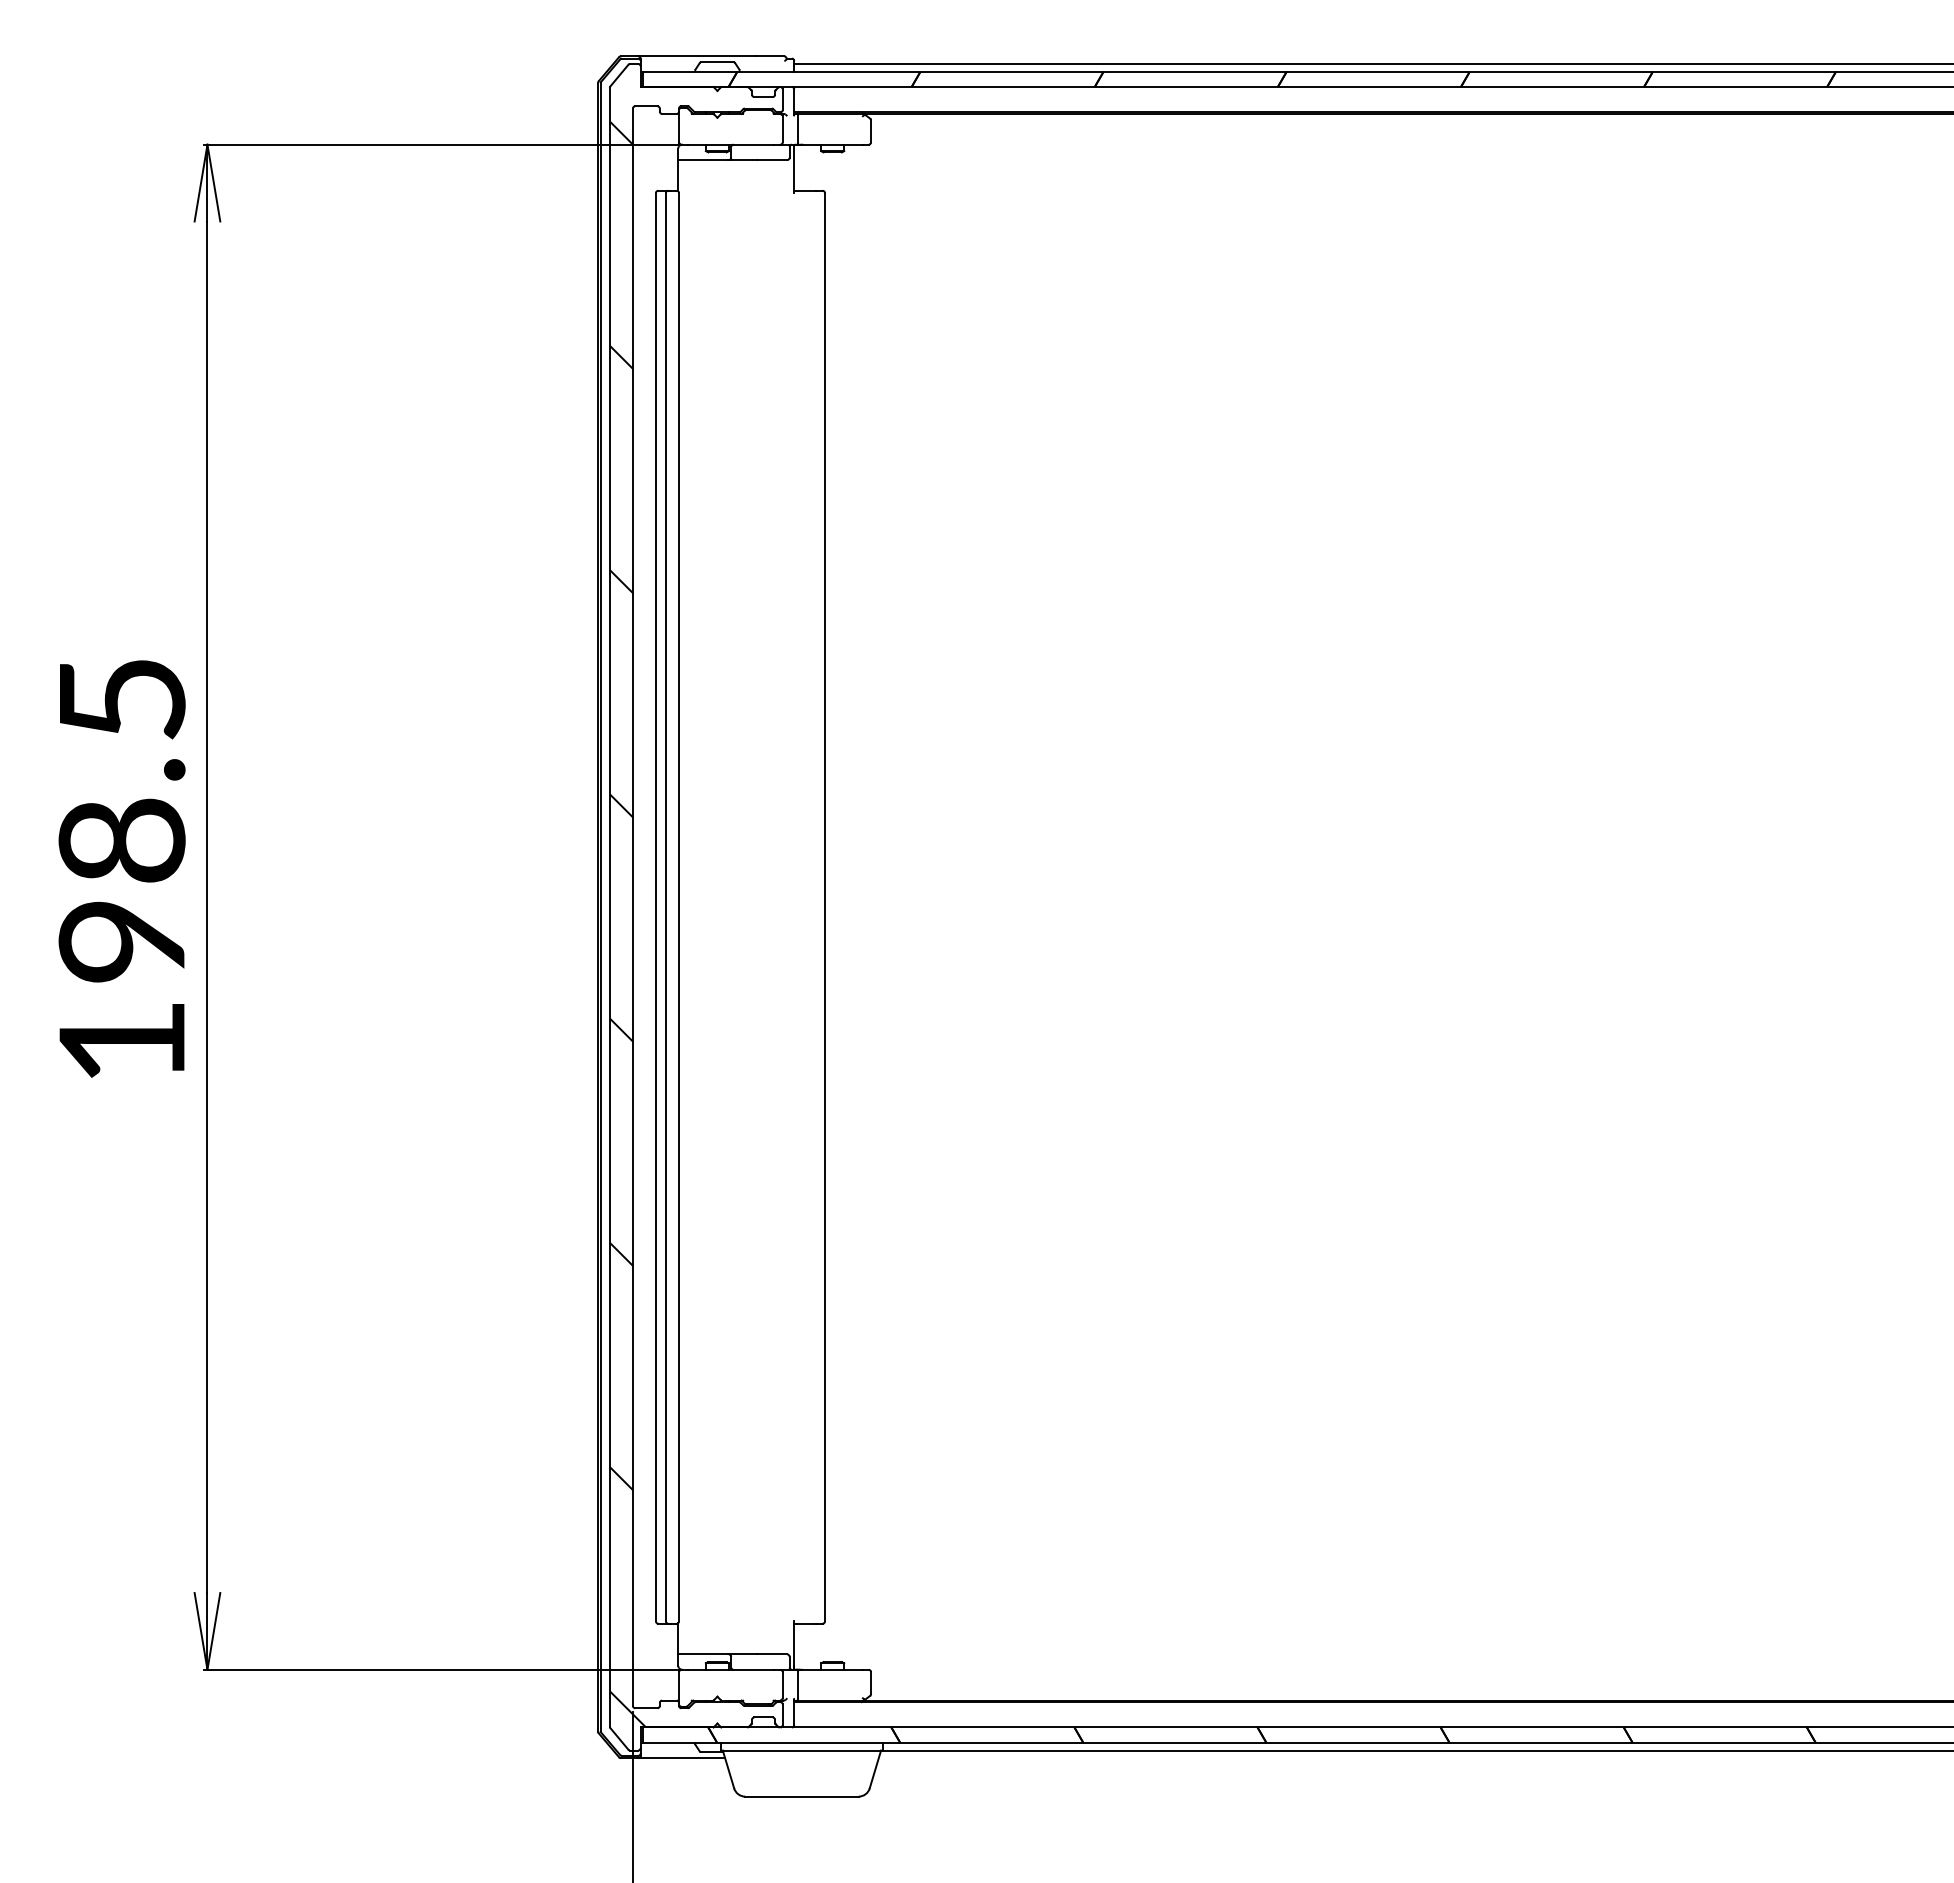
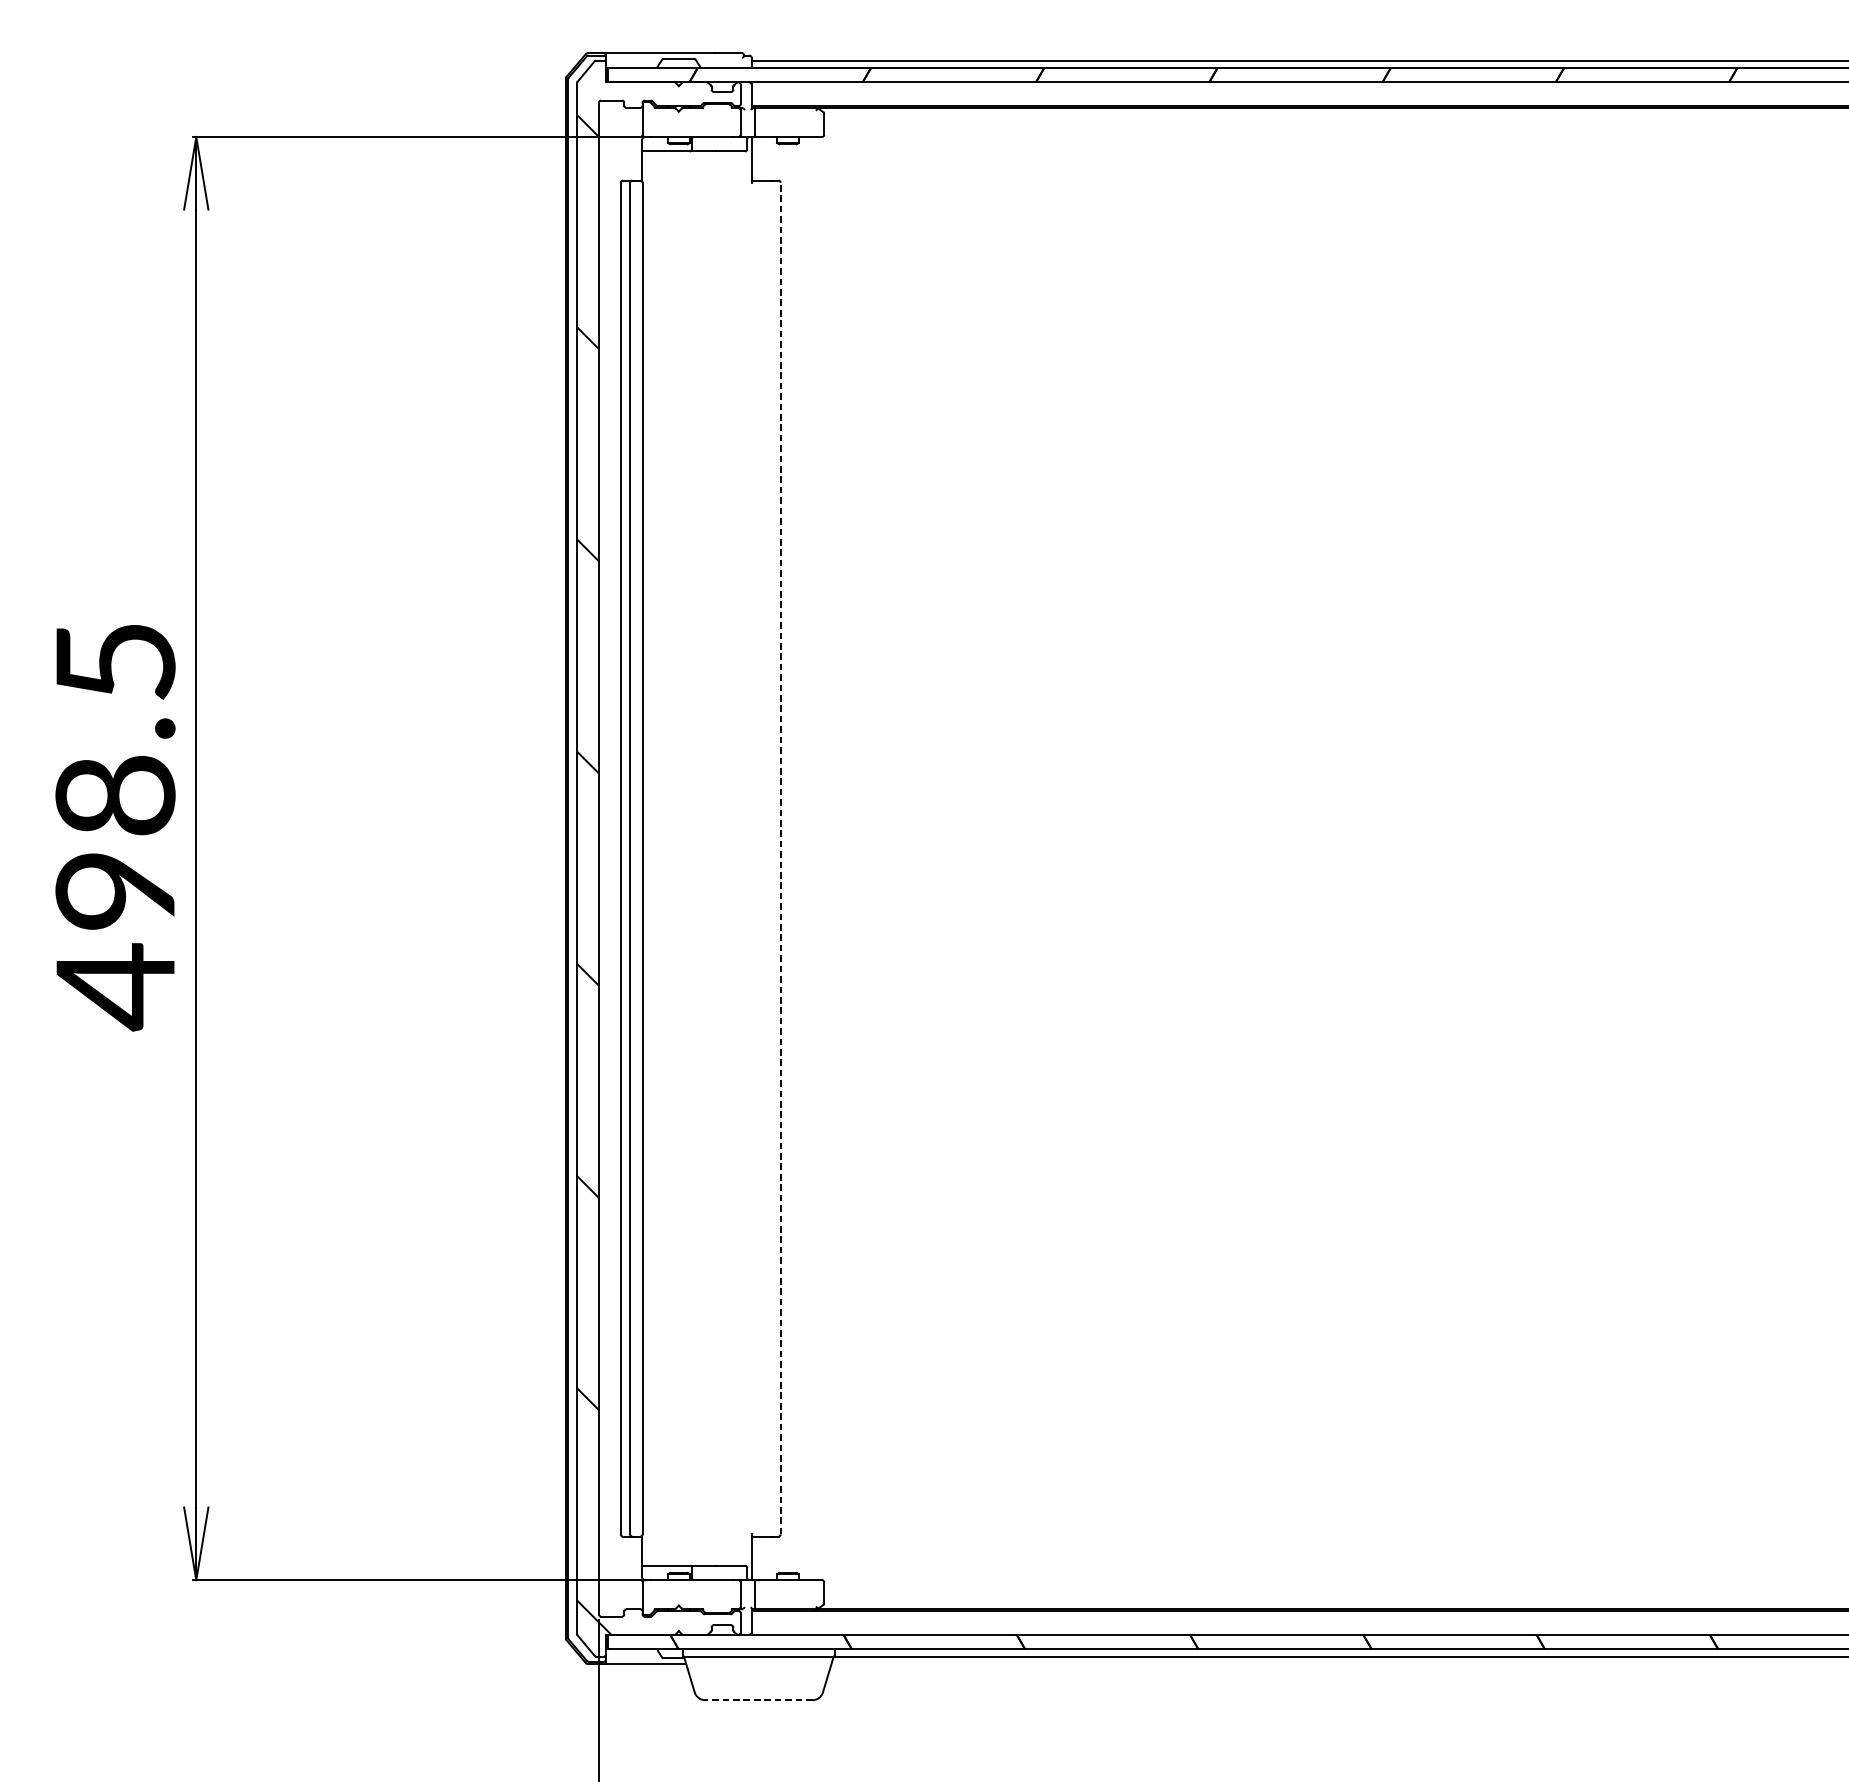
line: (825, 906) -> (781, 857), solid -> dashed
text: (121, 1043) -> (114, 987), 198.5 -> 498.5
line: (801, 1796) -> (758, 1700), solid -> dashed

